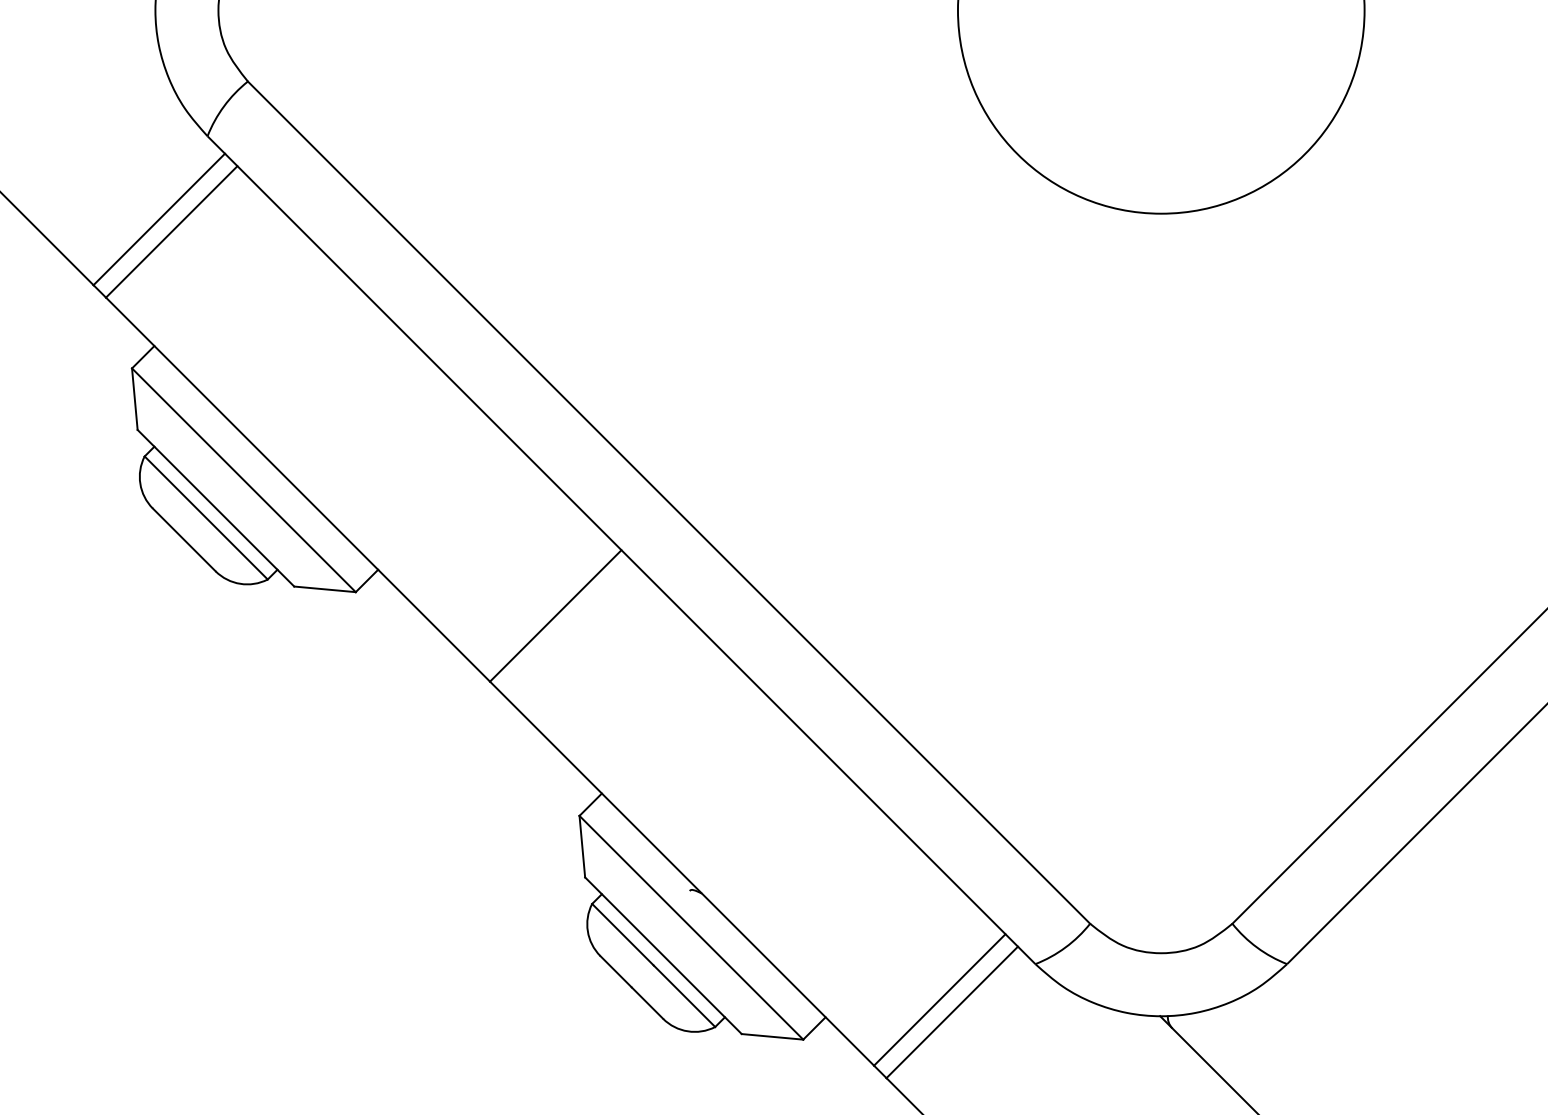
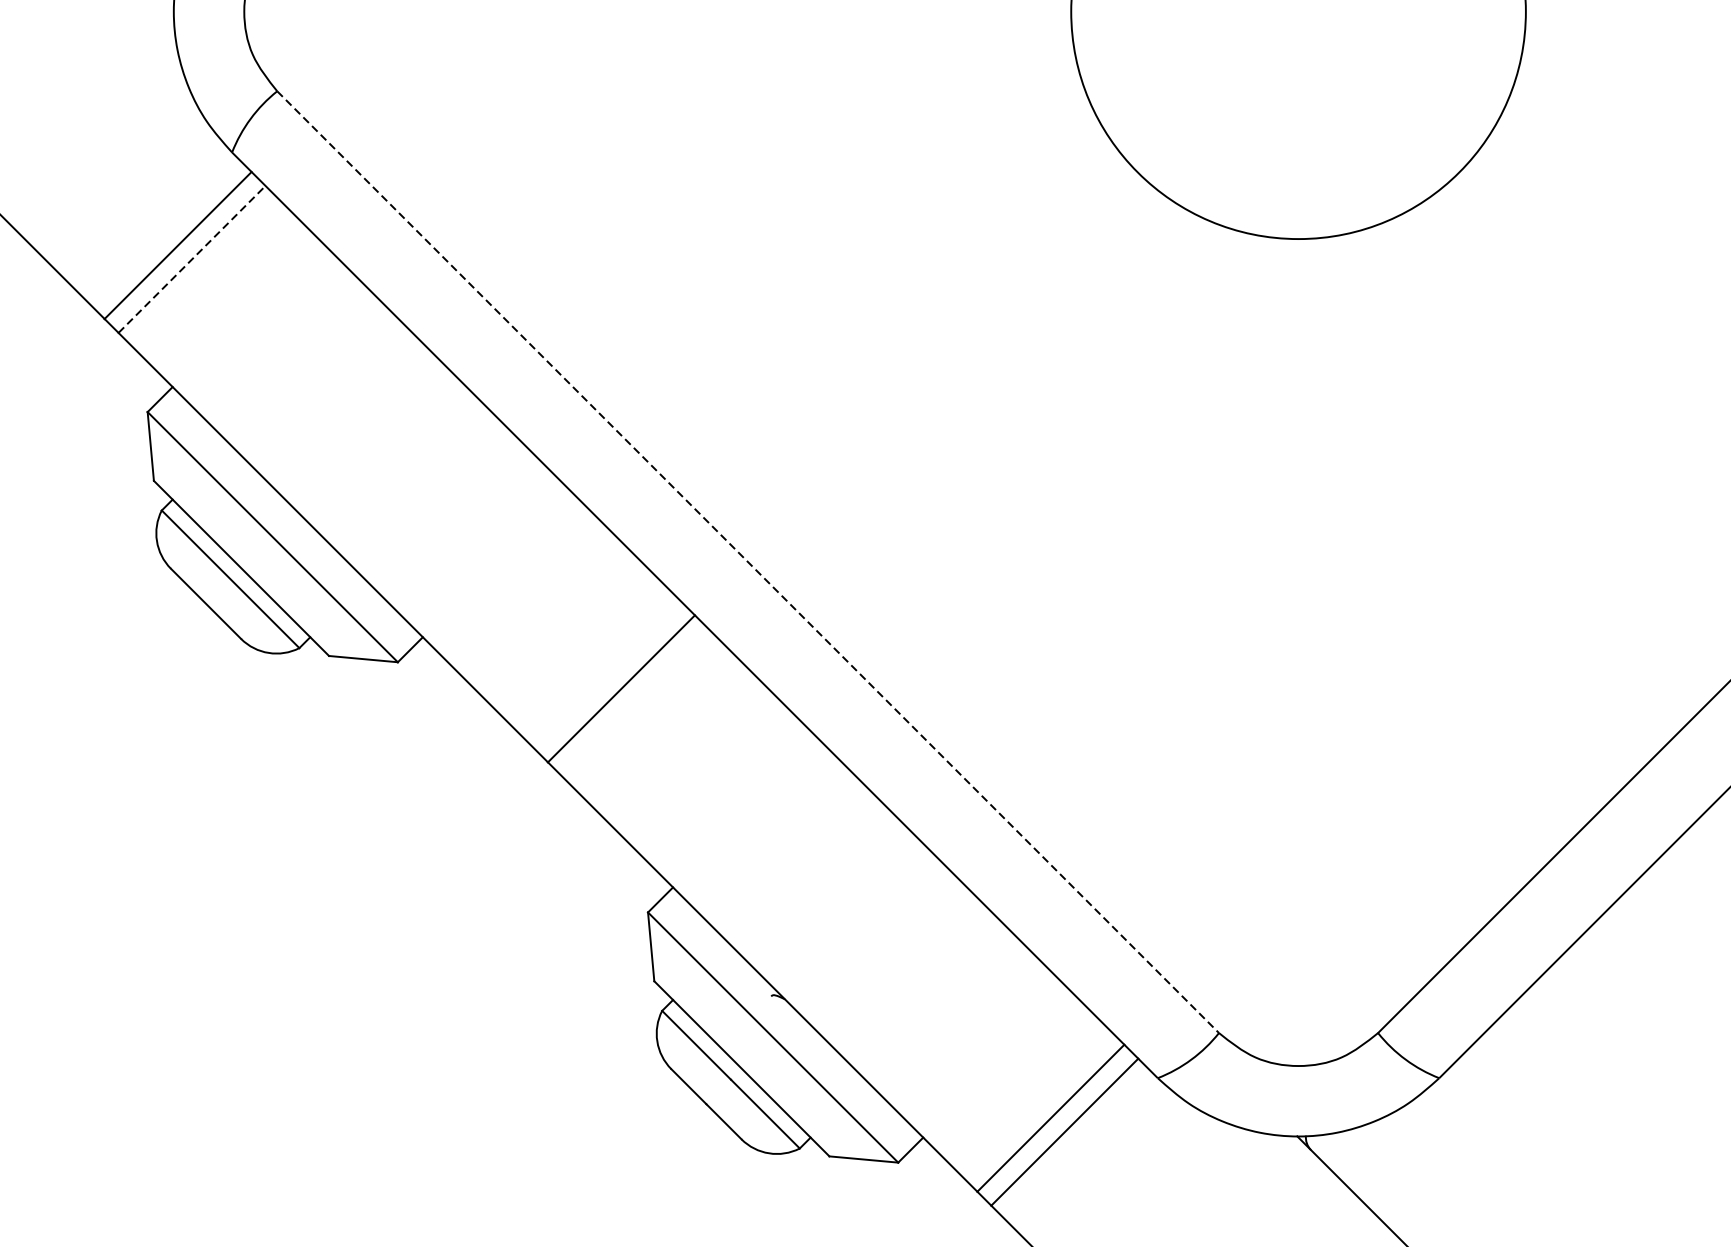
line: (171, 231) -> (191, 258), solid -> dashed
line: (669, 502) -> (748, 561), solid -> dashed

